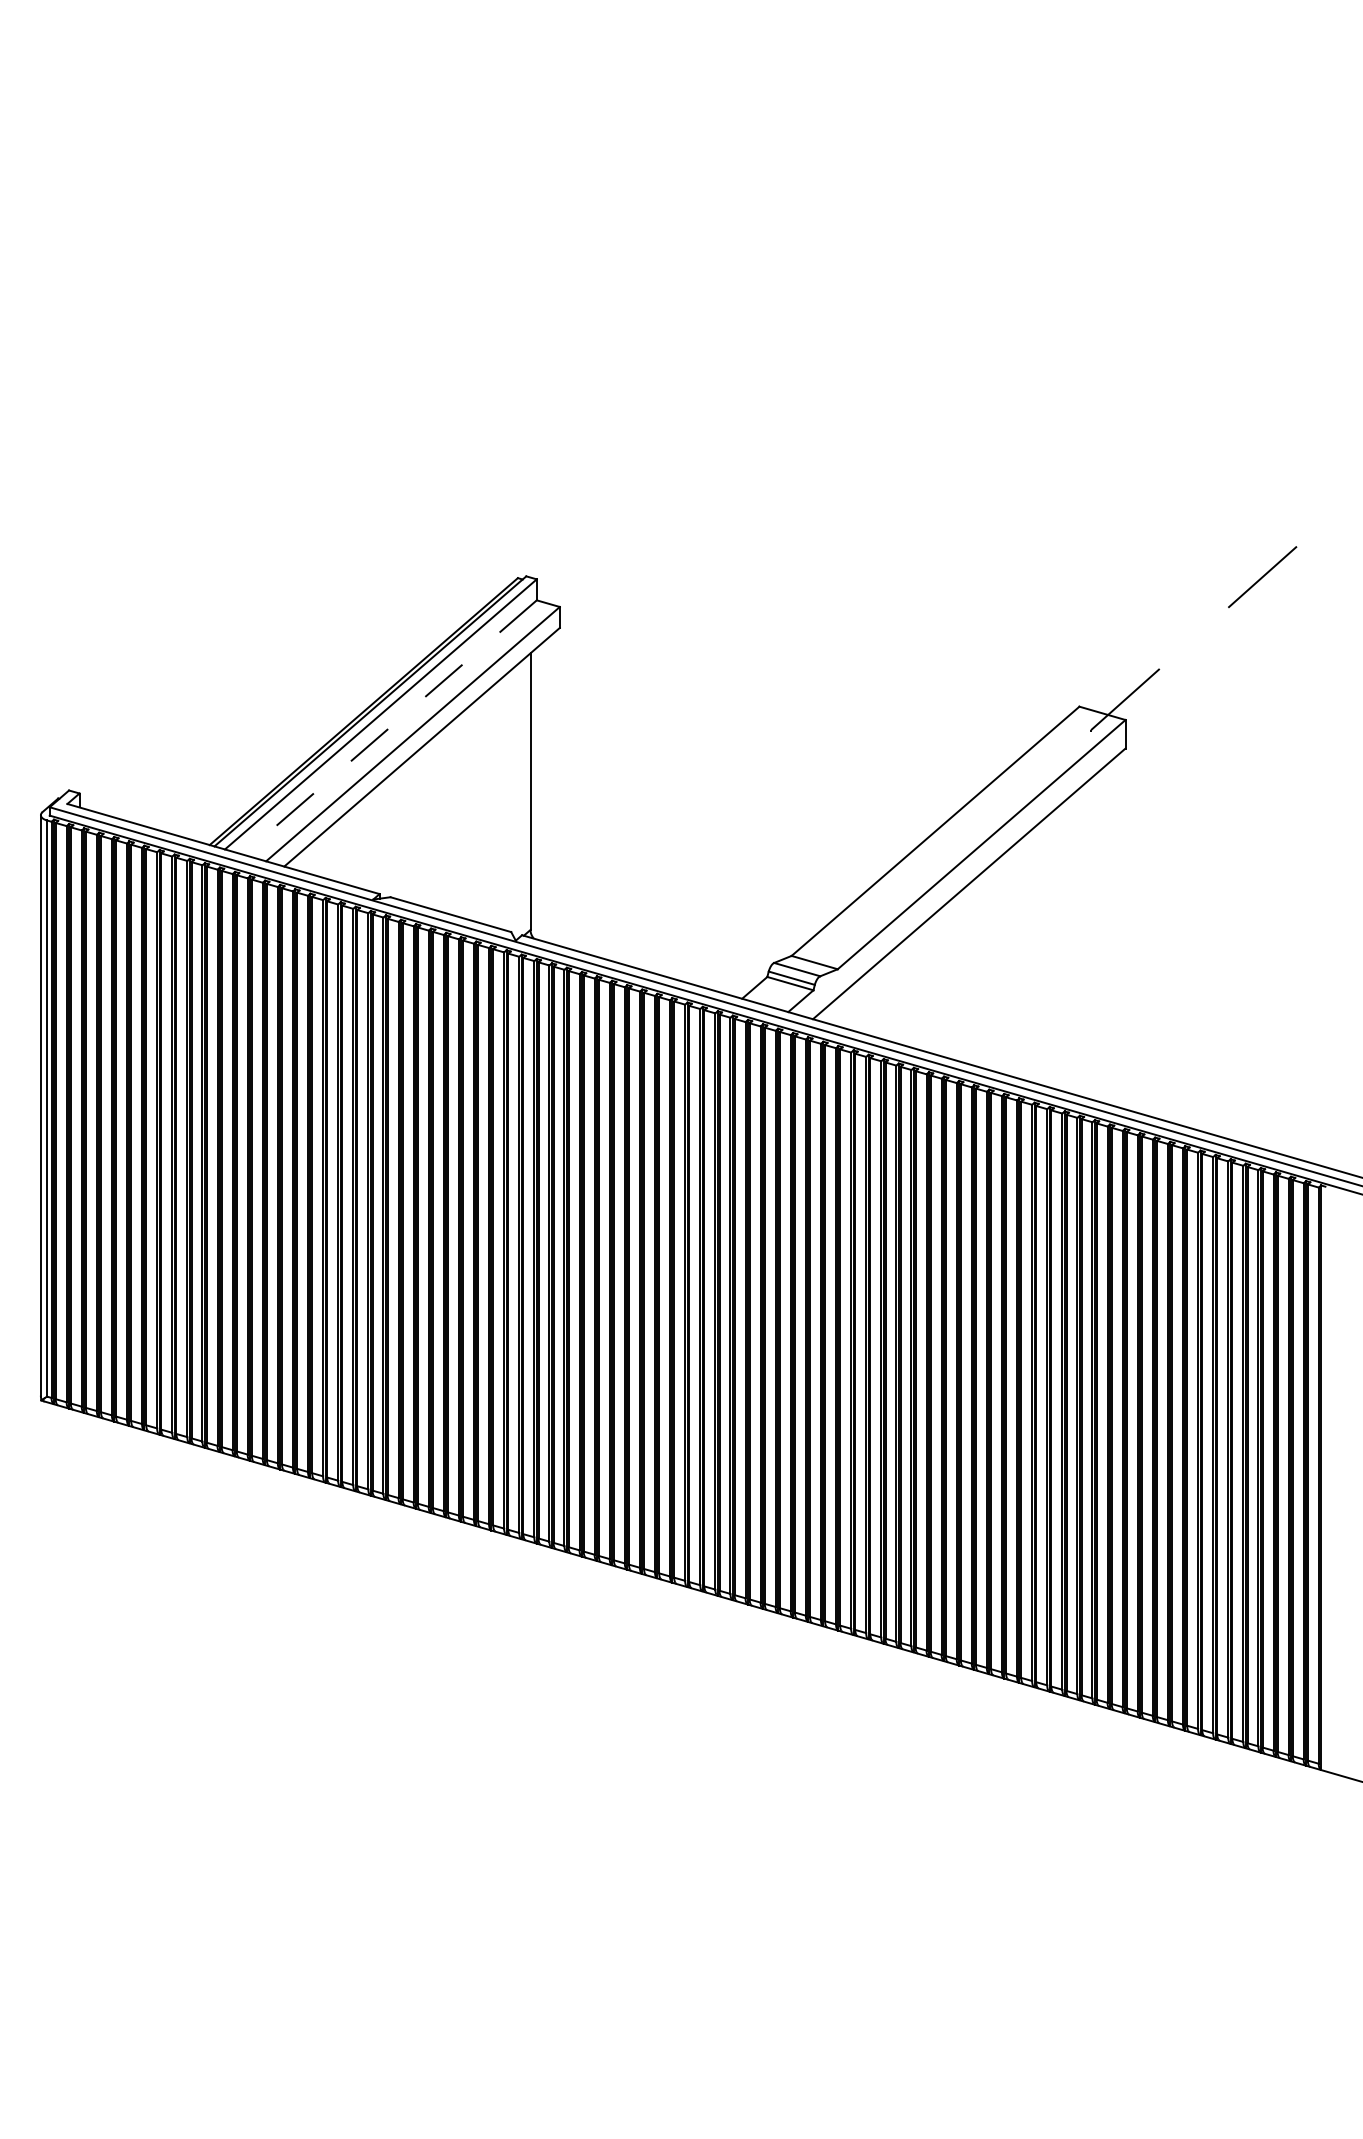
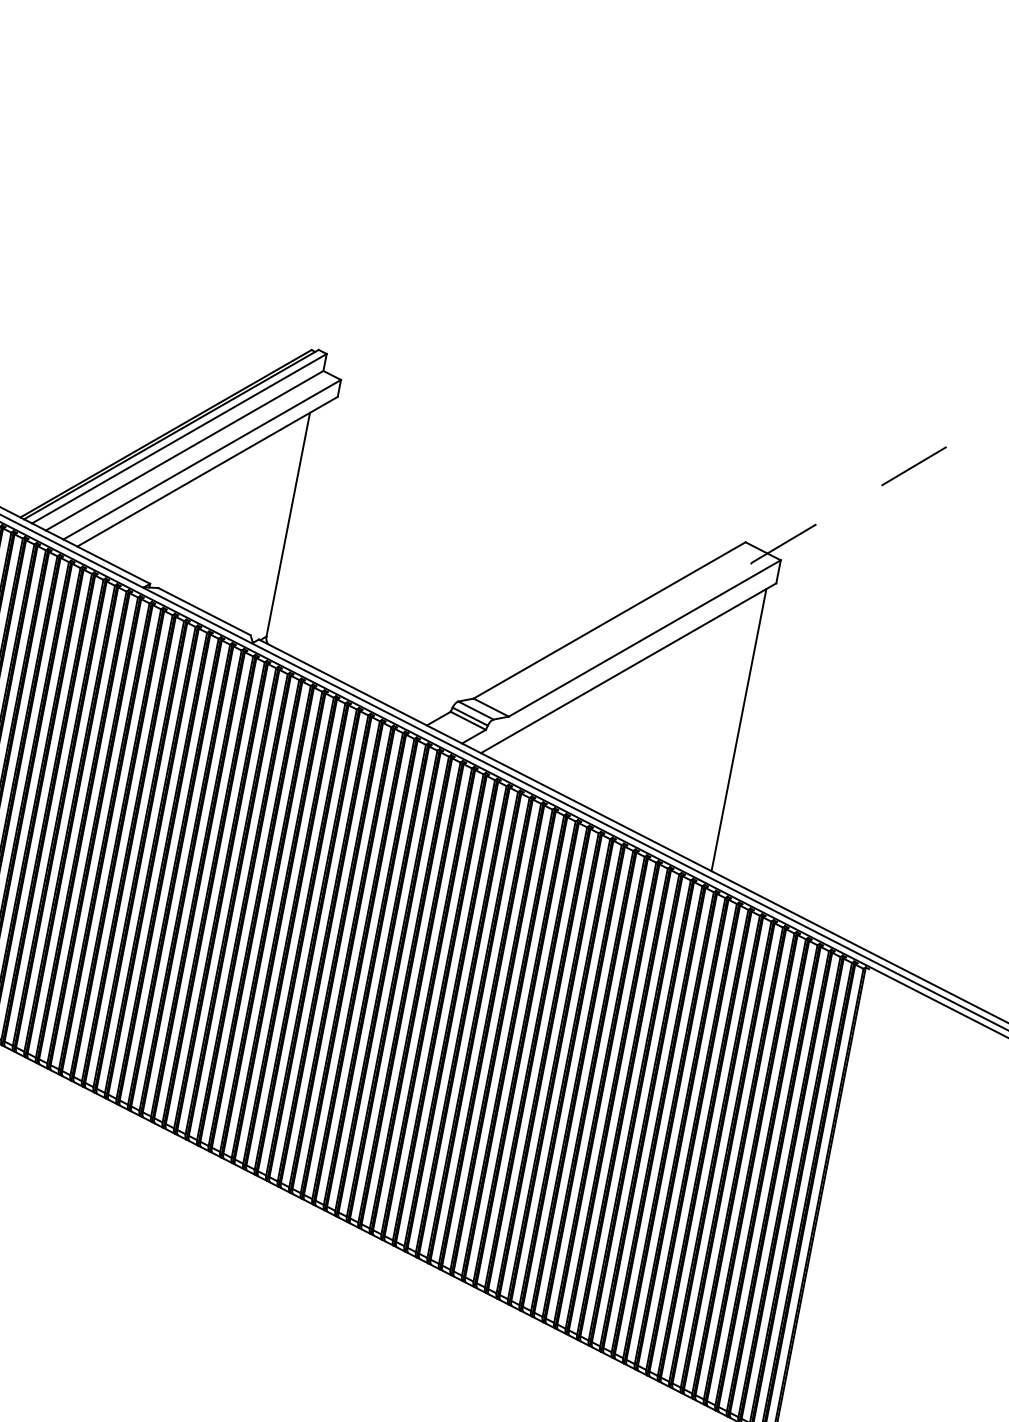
line: (389, 727) -> (184, 450), dashed -> solid
line: (1115, 931) -> (739, 729), added

